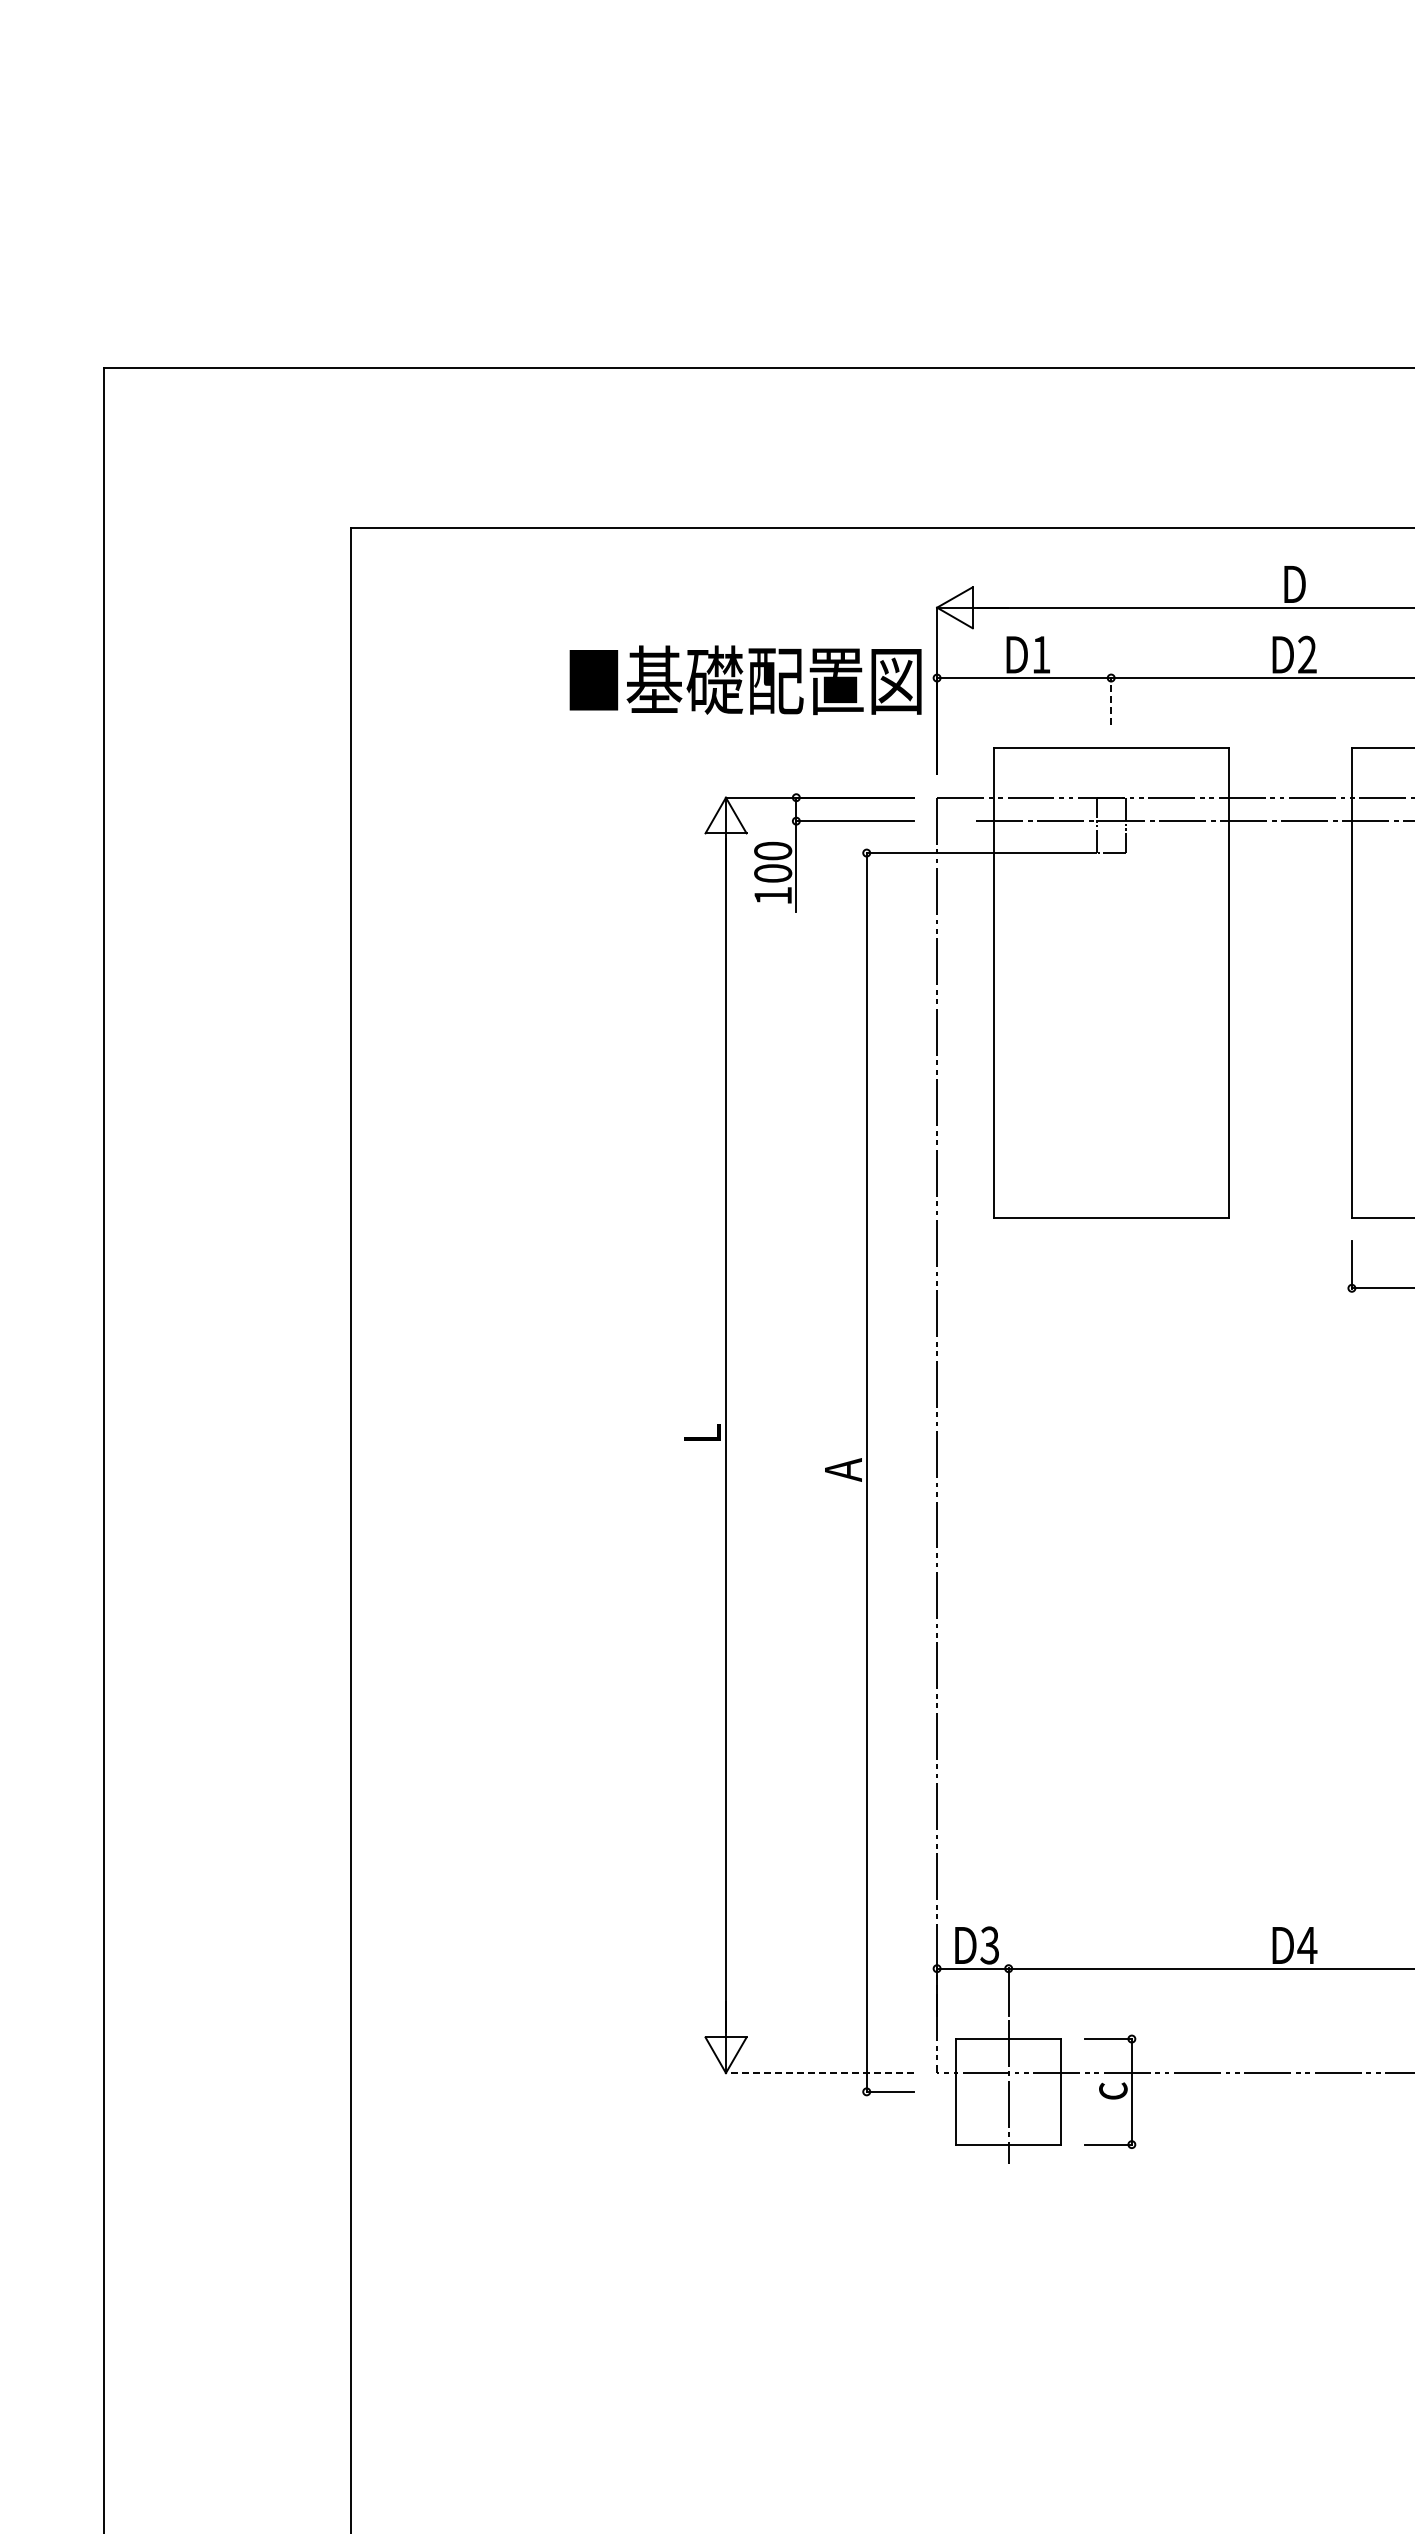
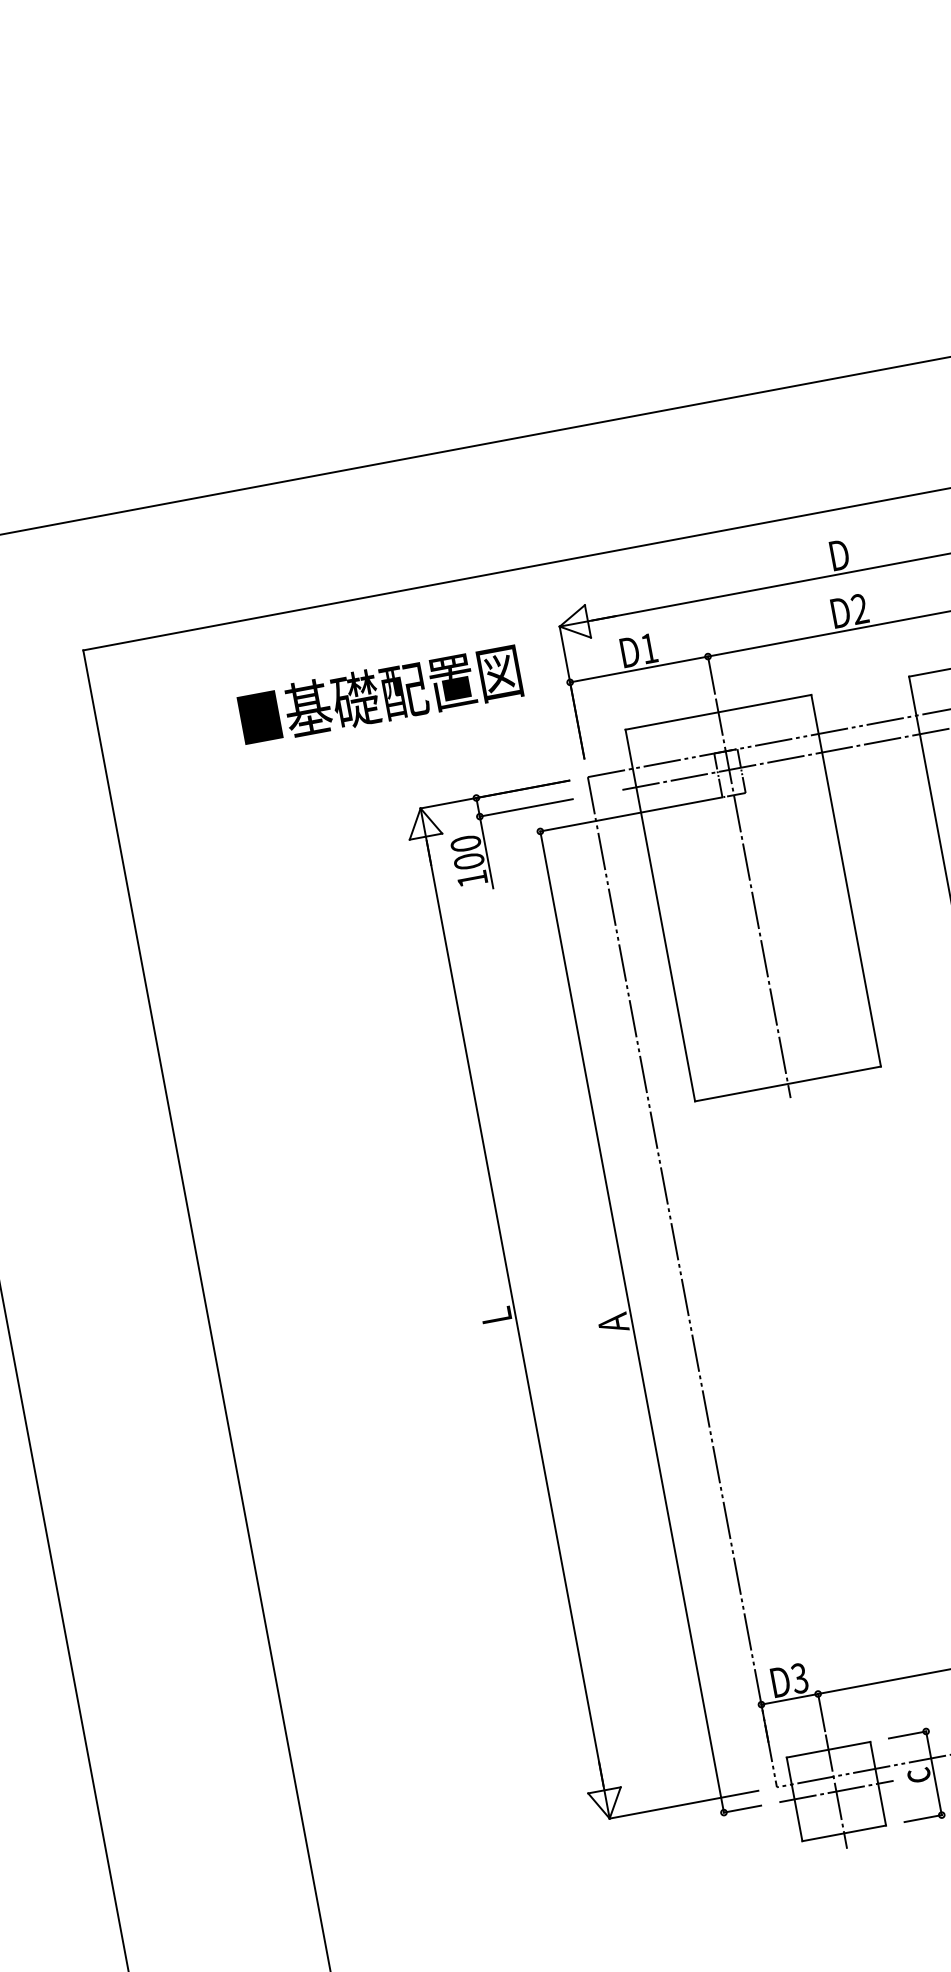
text: (745, 680) -> (380, 695), moved
line: (1111, 701) -> (711, 675), dashed -> solid
line: (1111, 983) -> (753, 898), added
line: (819, 2073) -> (683, 1805), dashed -> solid
line: (1008, 2091) -> (836, 1791), added

